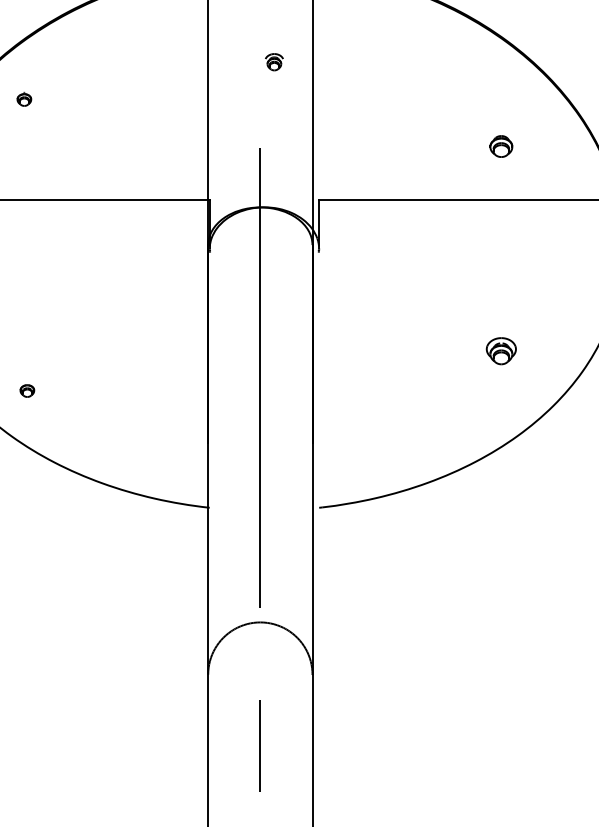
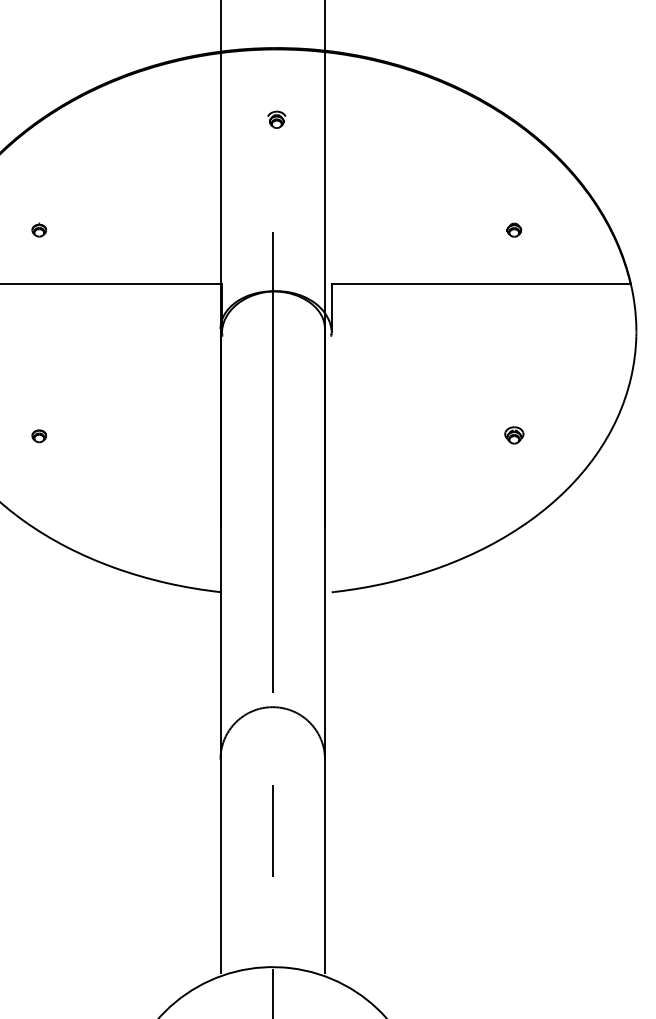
part: (274, 61) -> (276, 119), moved
part: (24, 98) -> (39, 229), moved
part: (501, 145) -> (514, 229), size x0.62
part: (501, 351) -> (514, 435), size x0.62
part: (27, 391) -> (39, 436), moved

